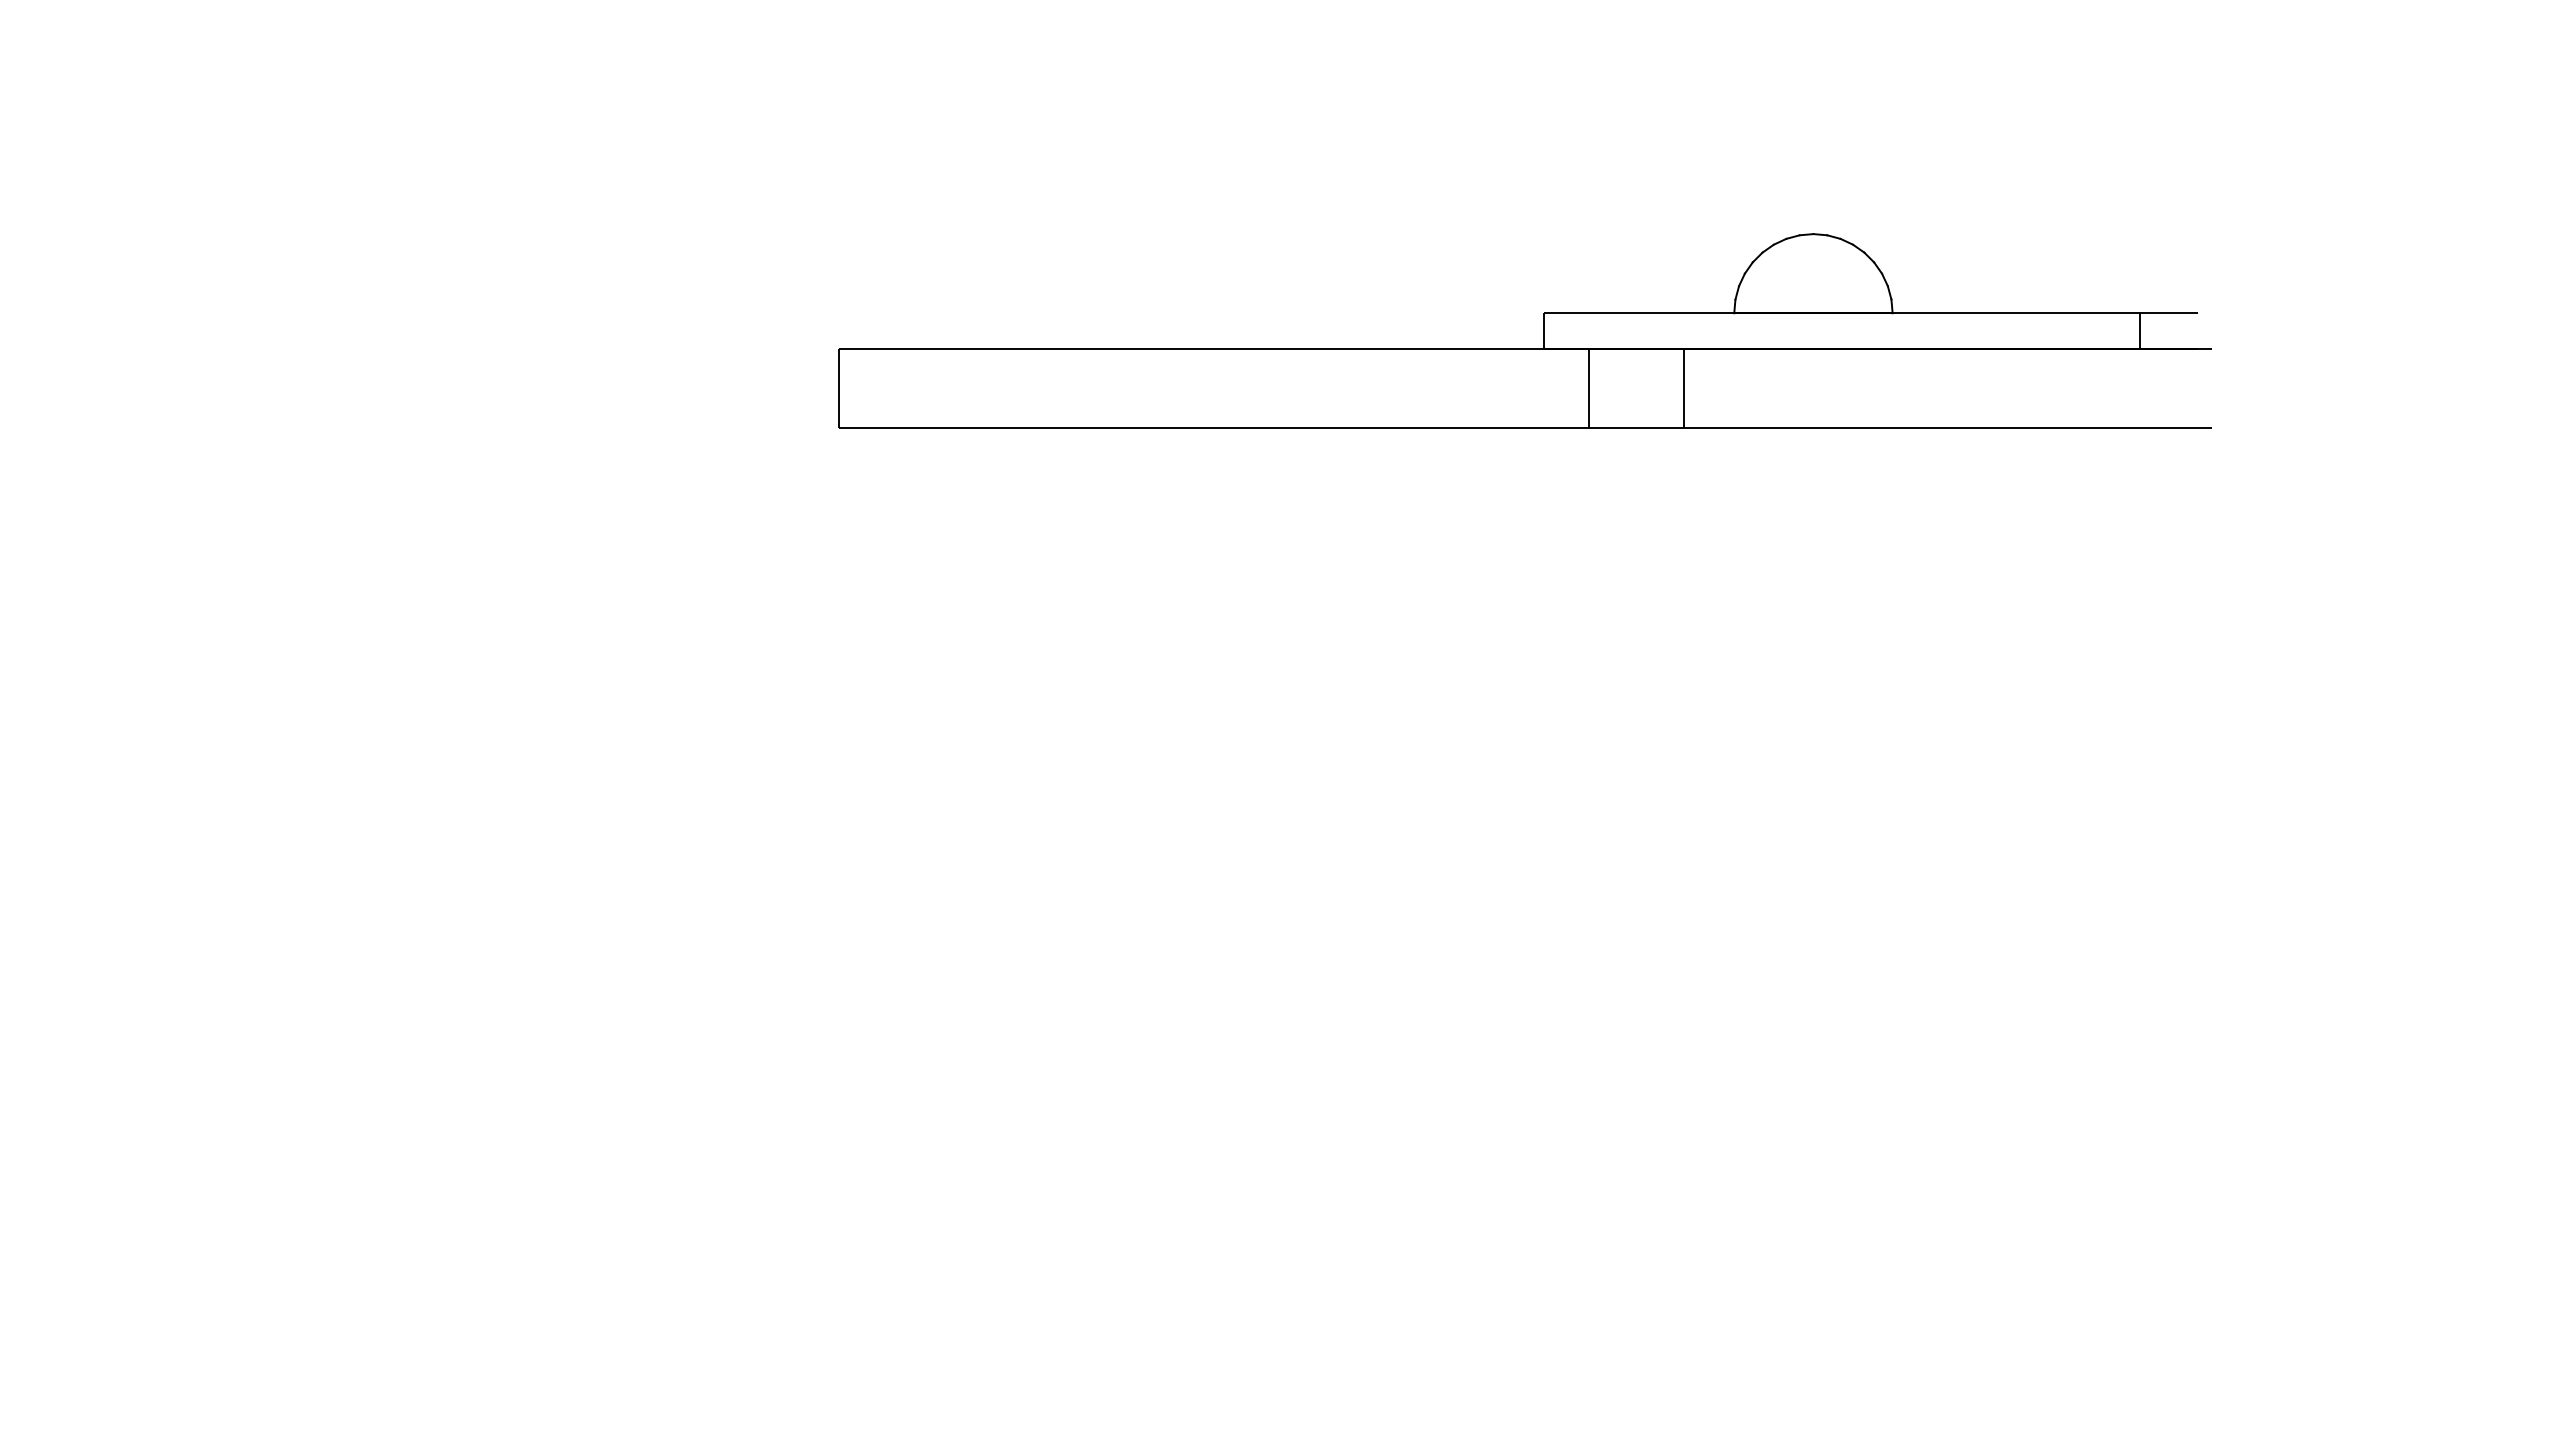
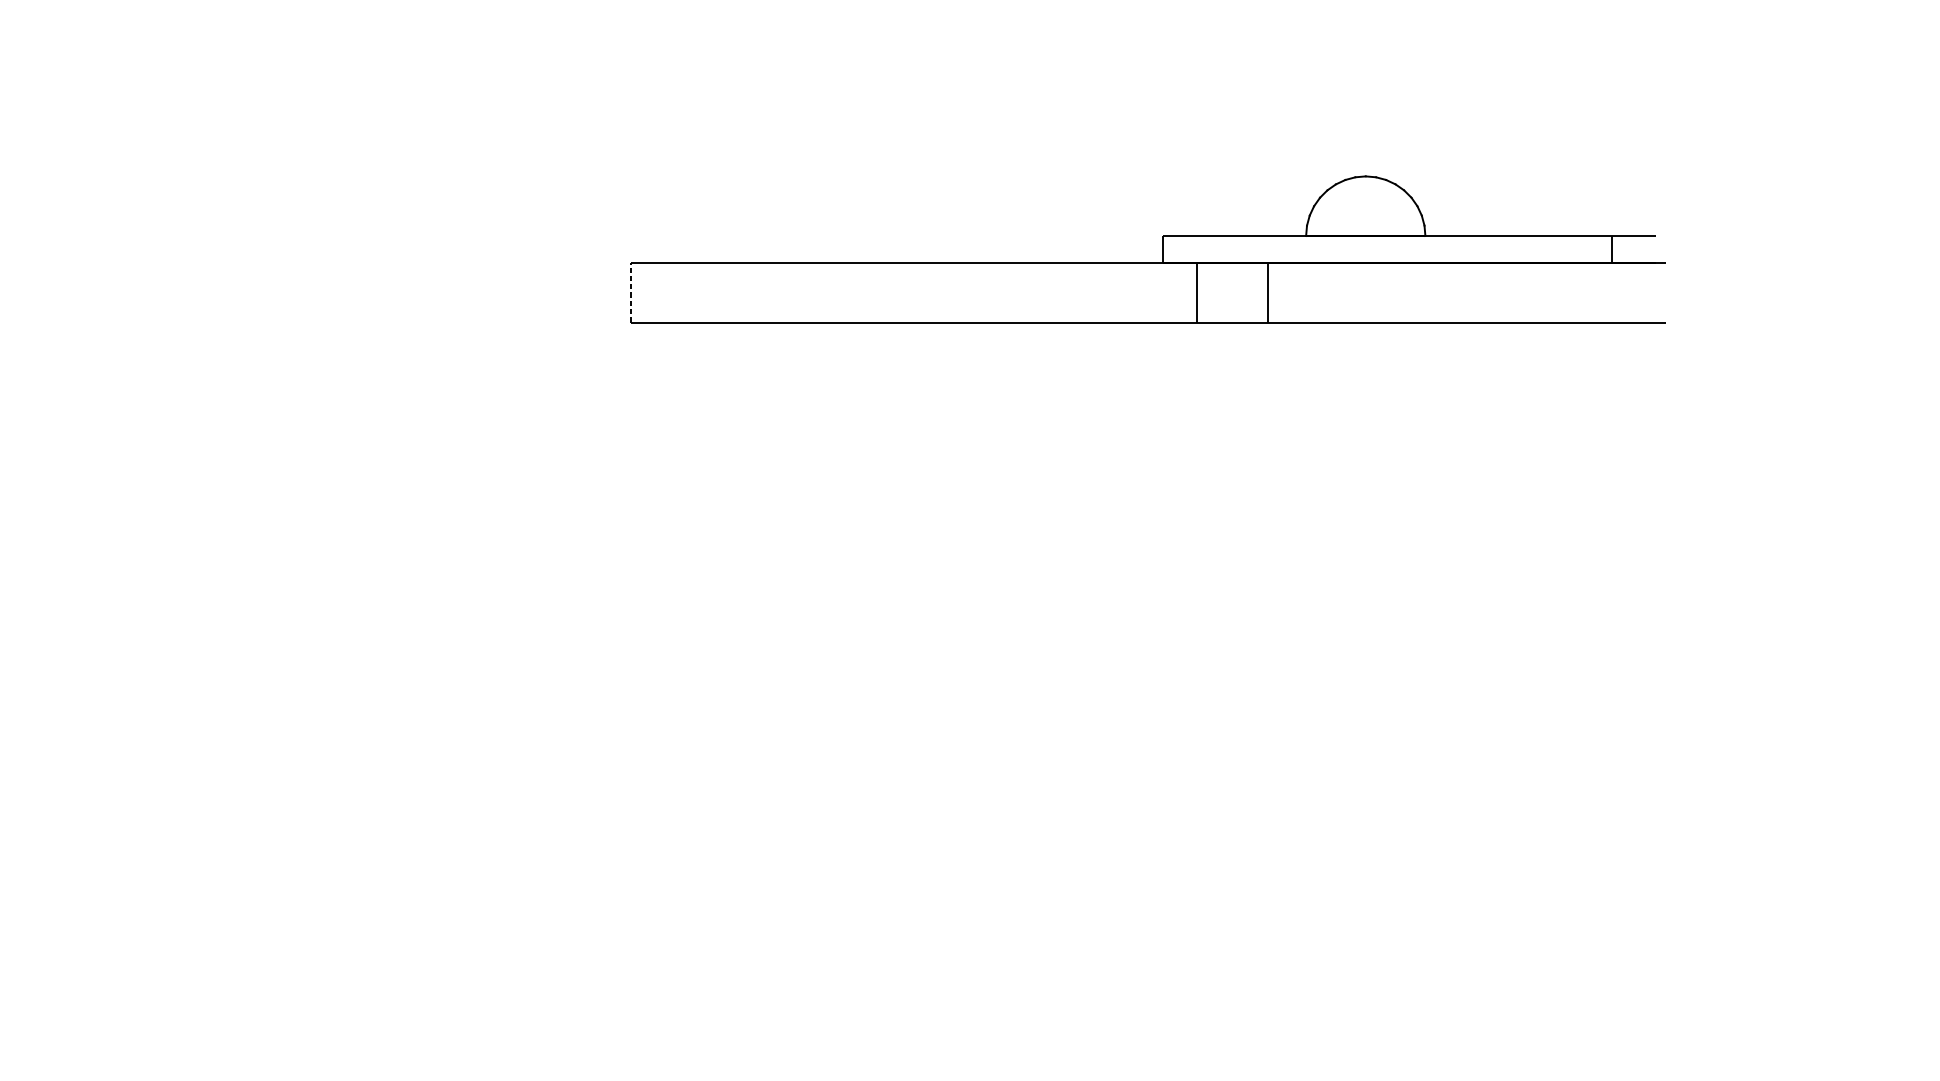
line: (838, 388) -> (631, 292), solid -> dashed

